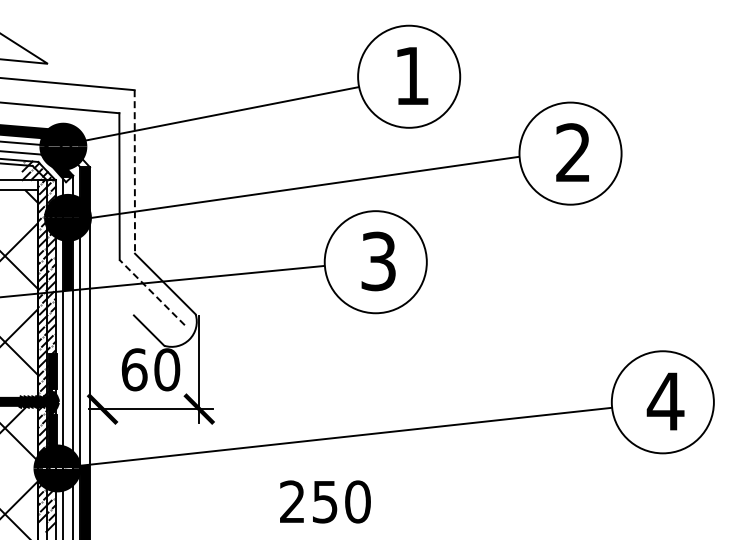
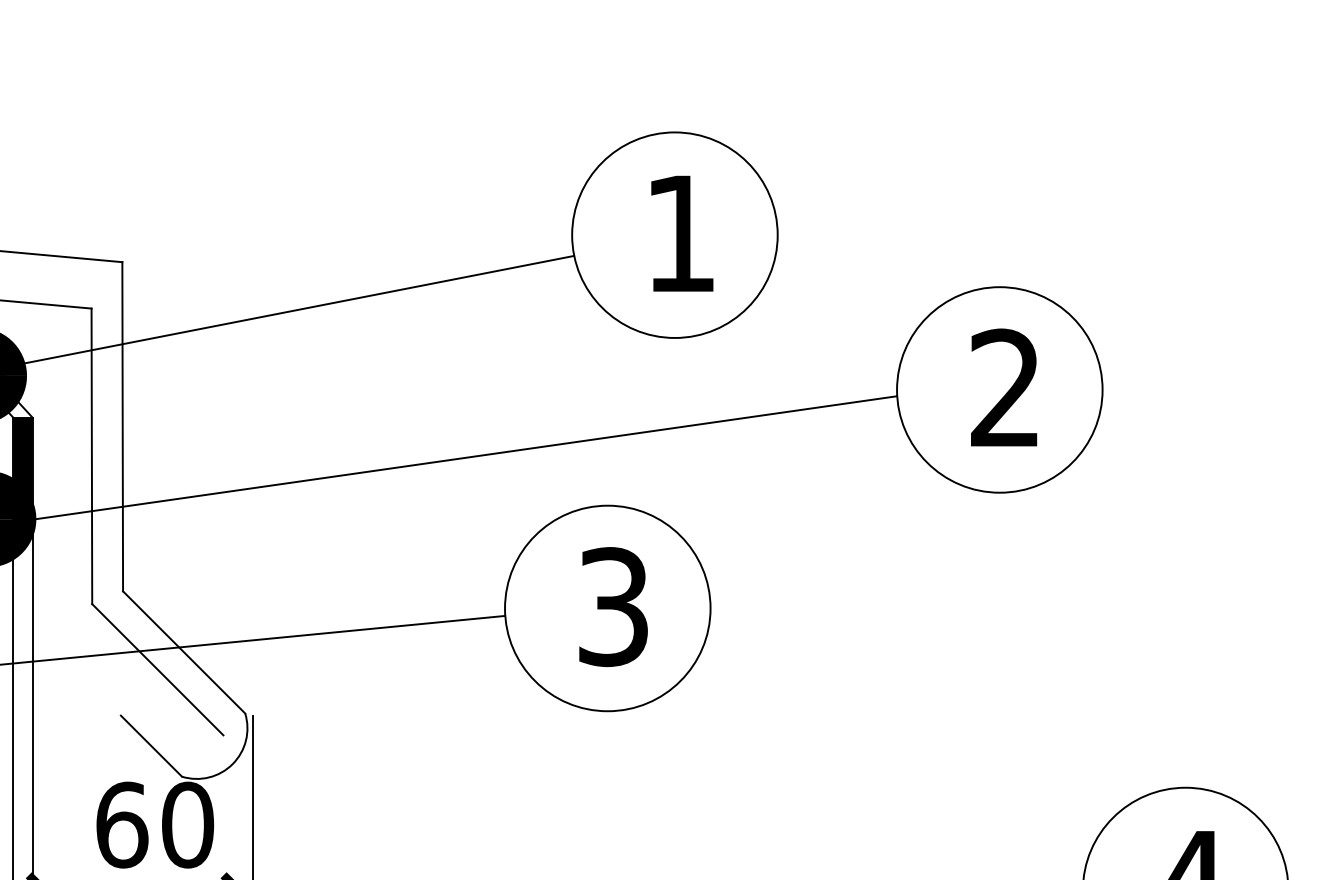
line: (134, 171) -> (122, 425), dashed -> solid
line: (151, 292) -> (156, 669), dashed -> solid

